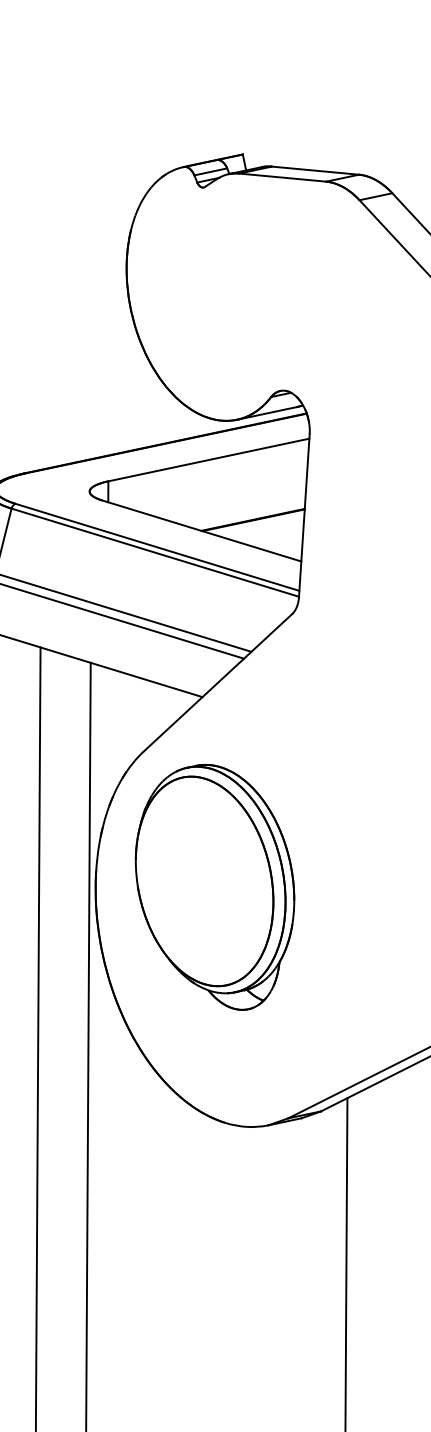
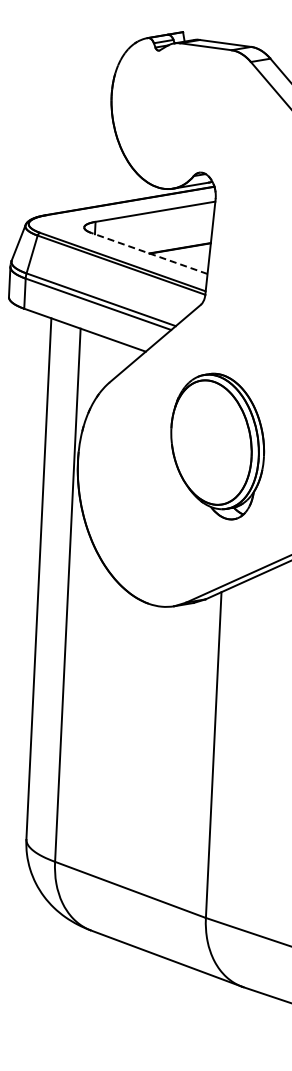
line: (201, 530) -> (149, 253), solid -> dashed
part: (215, 887) -> (217, 446), moved

